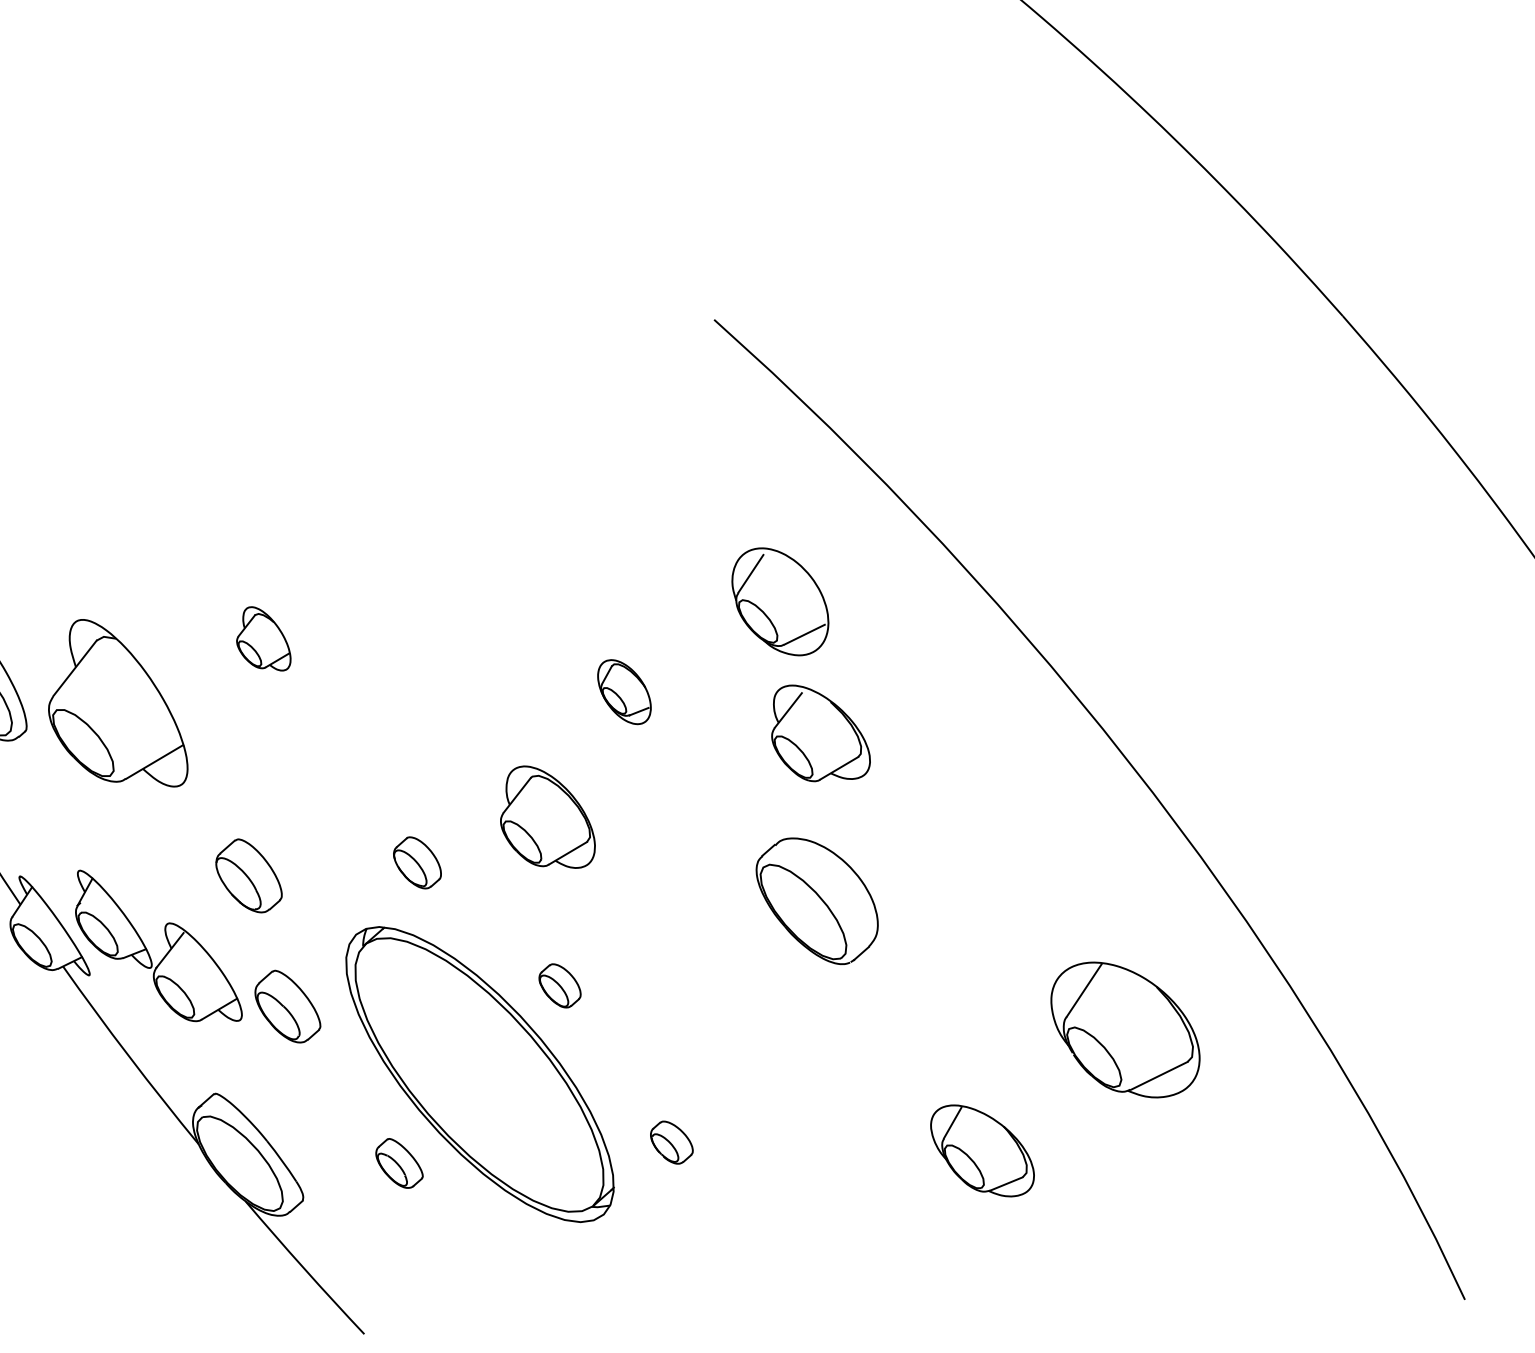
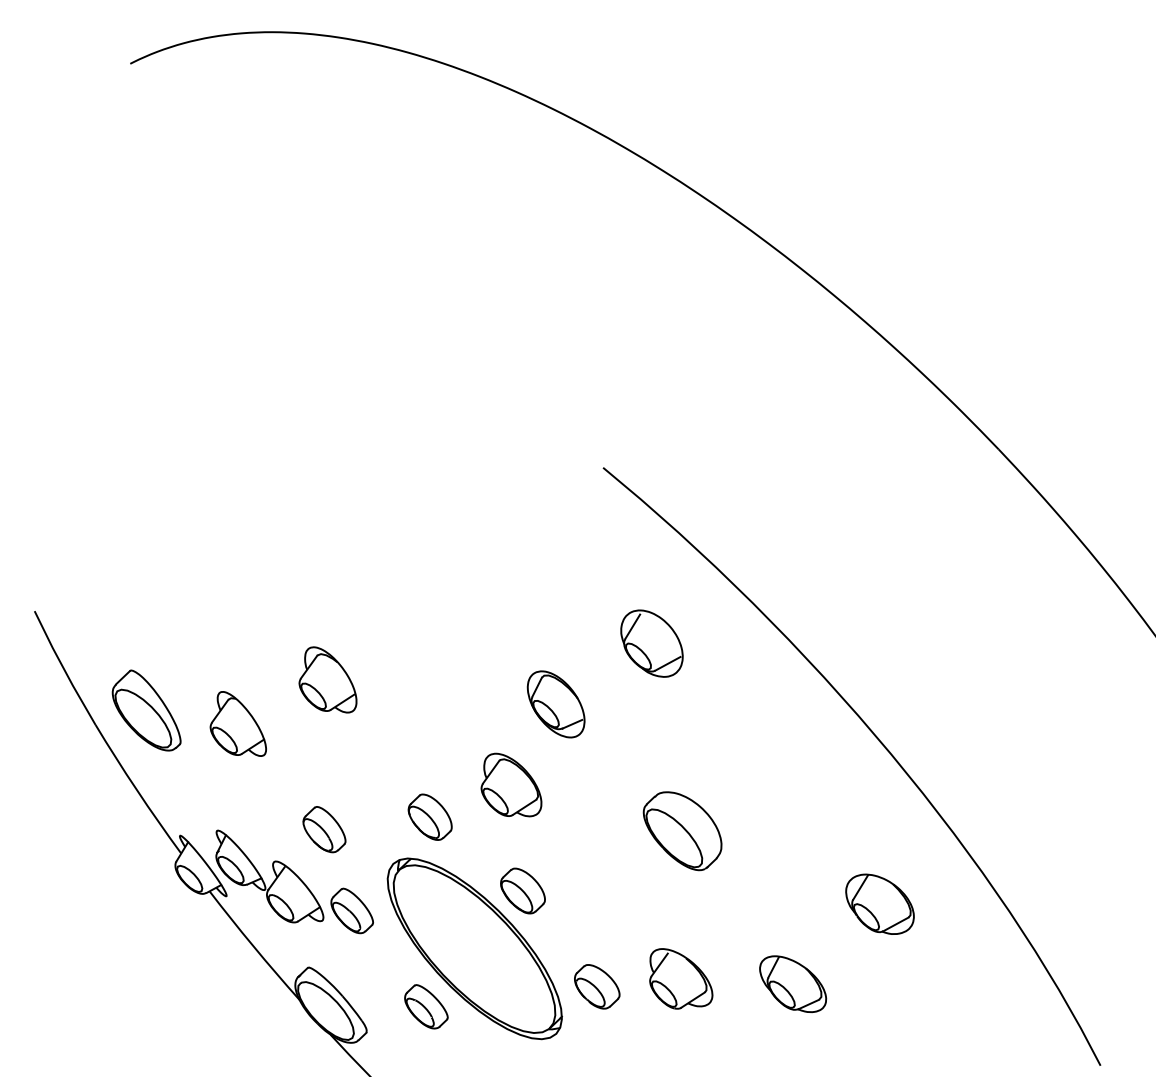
part: (263, 638) -> (327, 679), size x1.67
part: (623, 692) -> (555, 704), size x1.67
part: (117, 702) -> (237, 723), size x0.62
part: (821, 733) -> (681, 978), moved
part: (416, 861) -> (429, 816), size x1.43
part: (559, 985) -> (522, 890), size x1.67
part: (1124, 1028) -> (879, 903), size x0.71
part: (672, 1142) -> (597, 986), size x1.67
part: (399, 1162) -> (426, 1006), size x1.43

